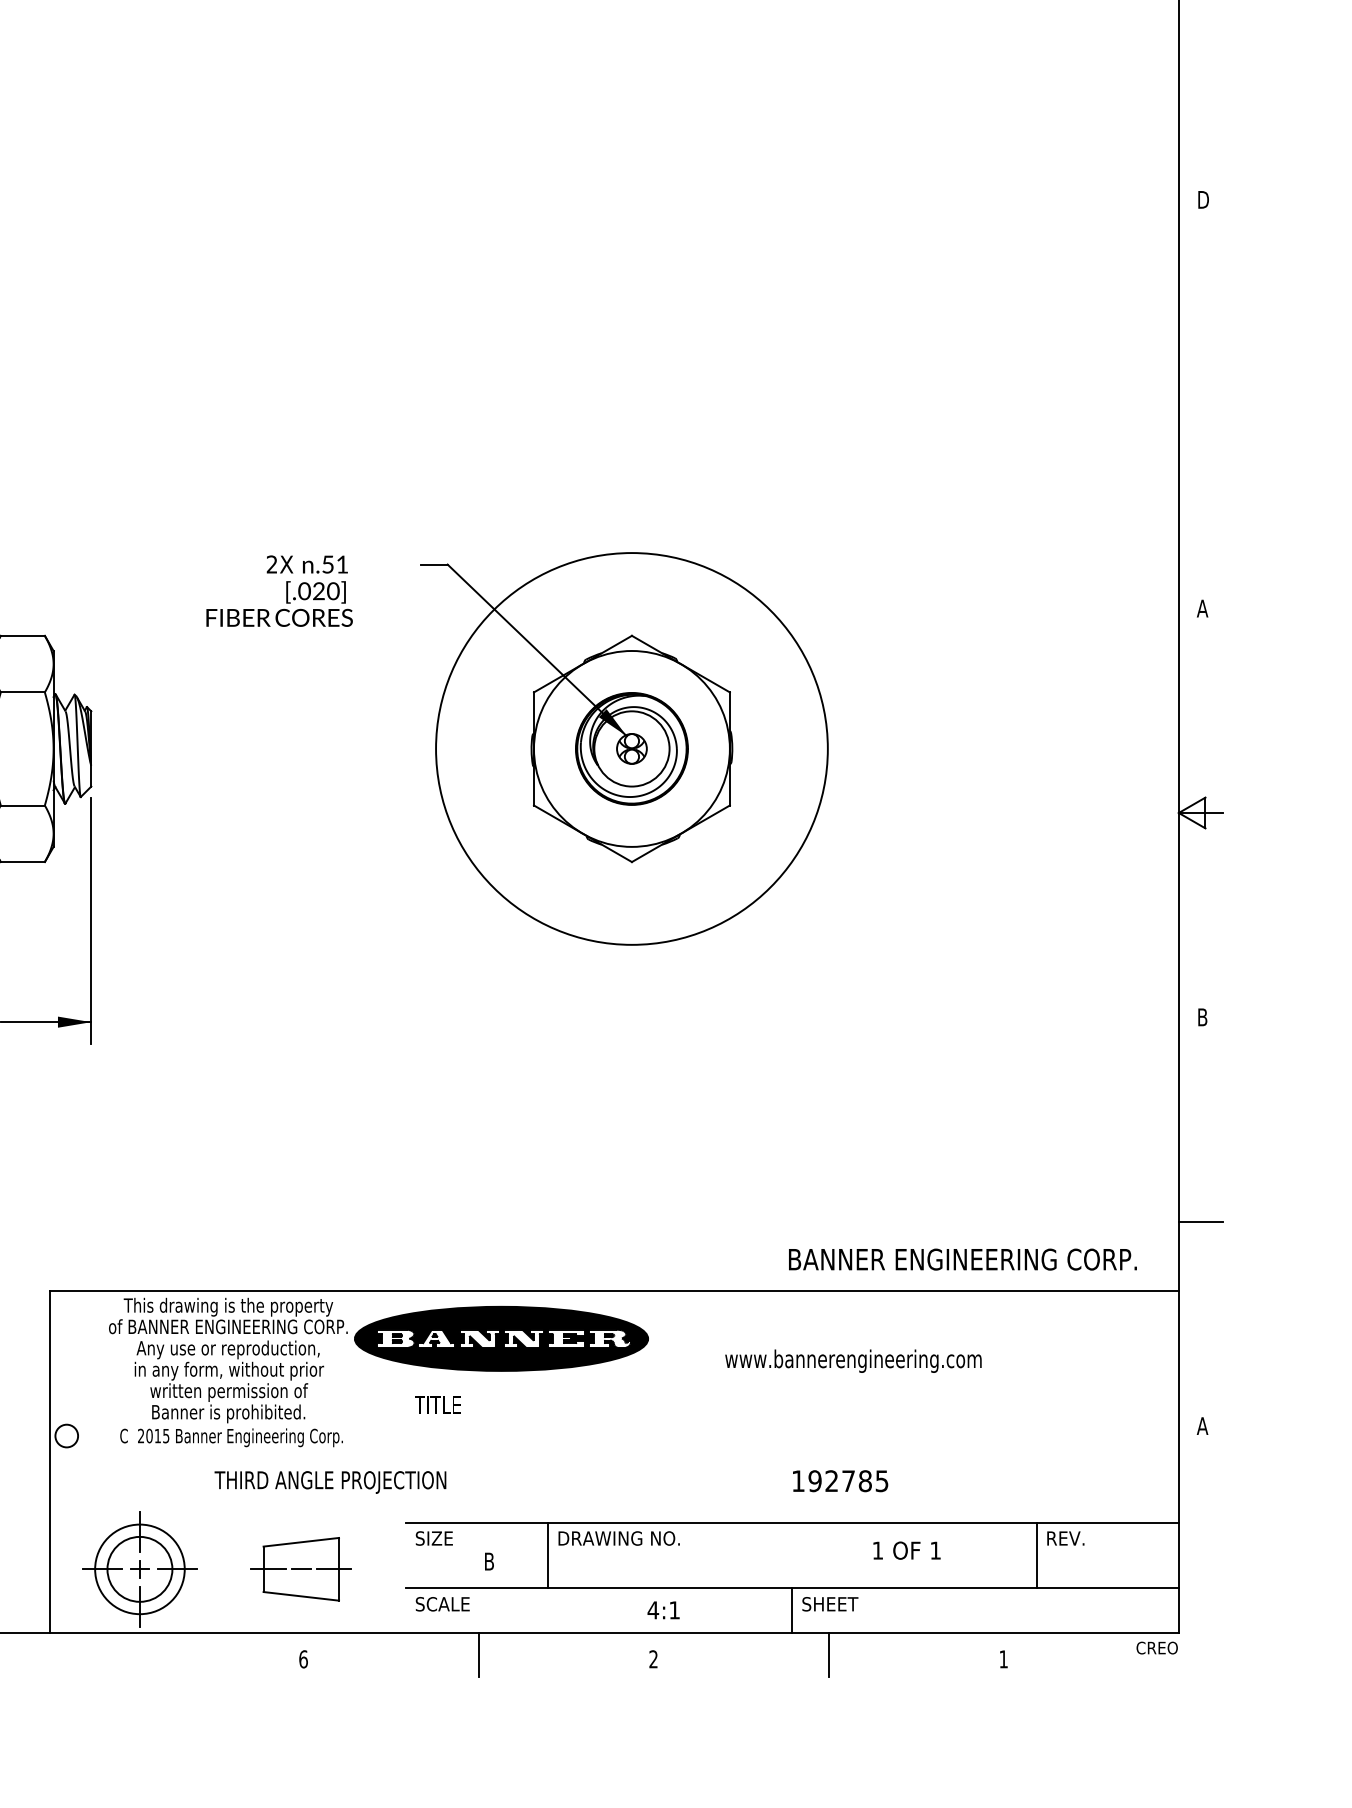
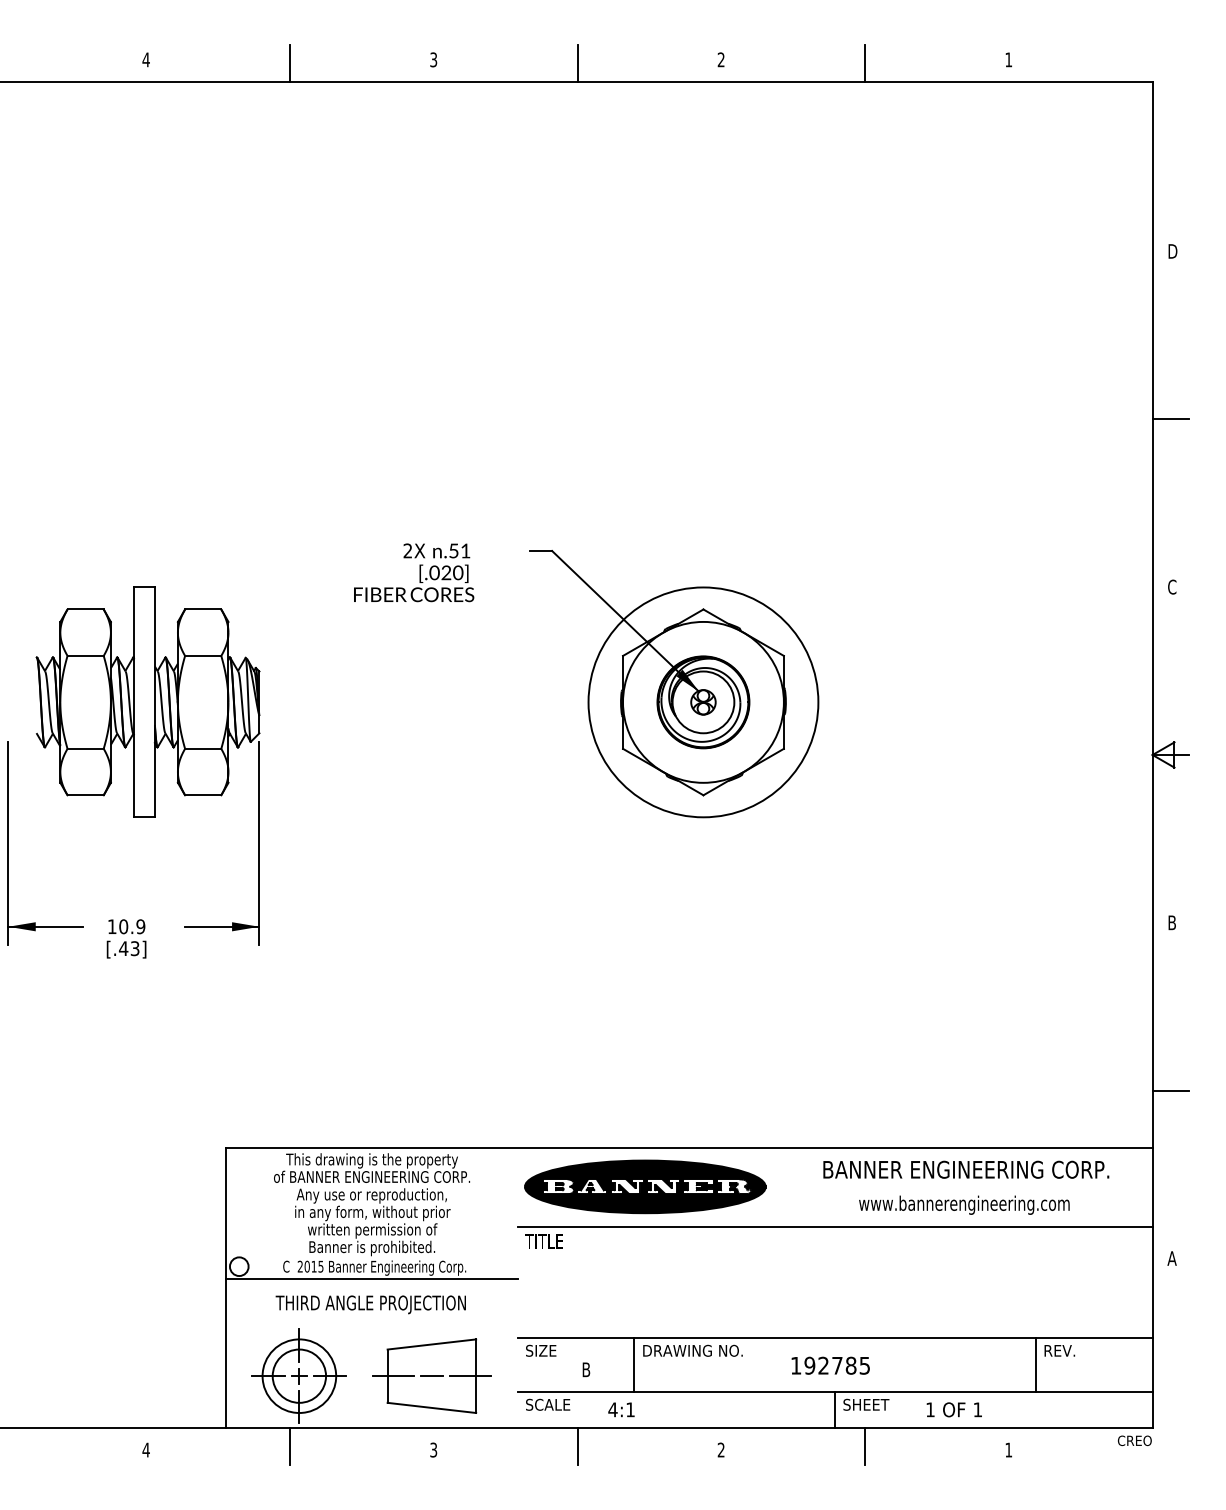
line: (1200, 404) -> (1170, 419), added
text: (1201, 607) -> (1171, 586), A -> C
circle: (631, 749) -> (703, 702), size x0.71
text: (963, 1259) -> (966, 1169), moved
part: (501, 1338) -> (645, 1186), moved
text: (853, 1360) -> (964, 1204), moved
line: (791, 1387) -> (834, 1226), added
line: (227, 1451) -> (371, 1279), added
text: (840, 1480) -> (830, 1365), moved
text: (330, 1482) -> (370, 1304), moved
text: (905, 1550) -> (953, 1409), moved
part: (300, 1568) -> (431, 1375), size x1.43
text: (663, 1609) -> (621, 1409), moved
line: (129, 1654) -> (290, 1446), added
text: (303, 1658) -> (433, 1449), 6 -> 3

